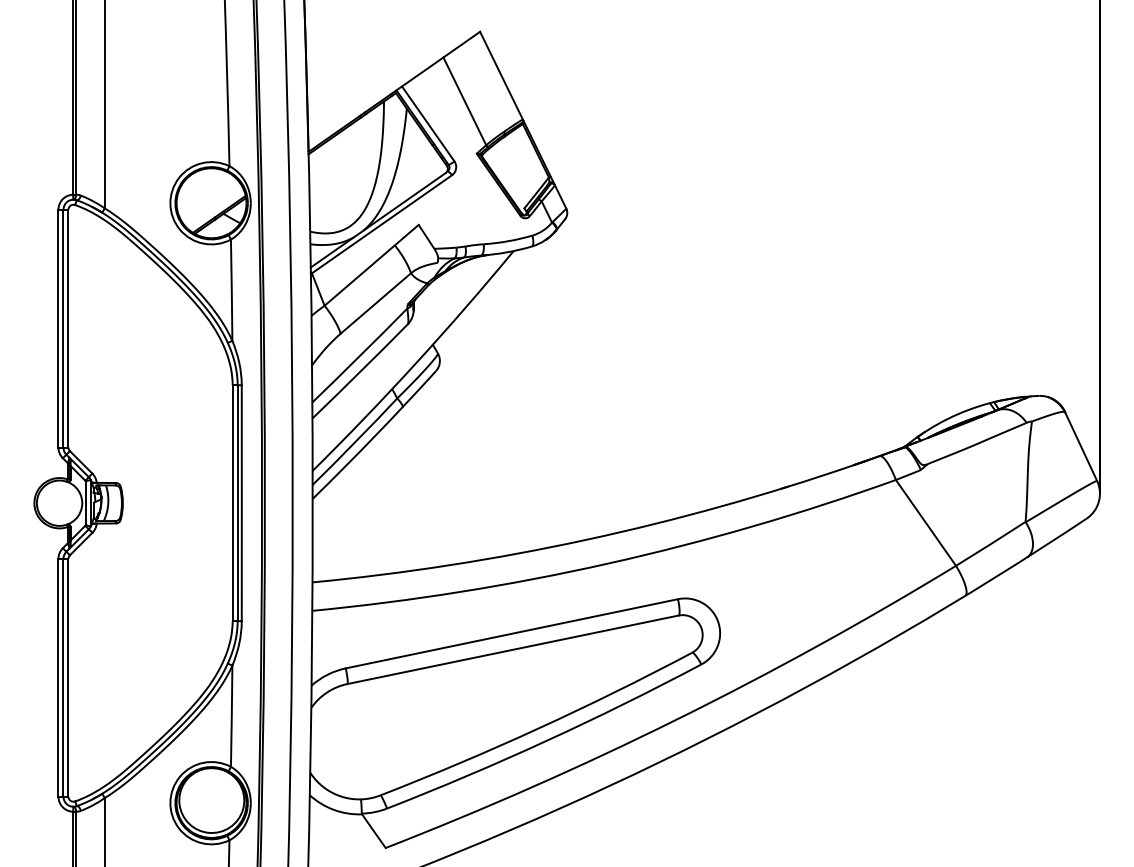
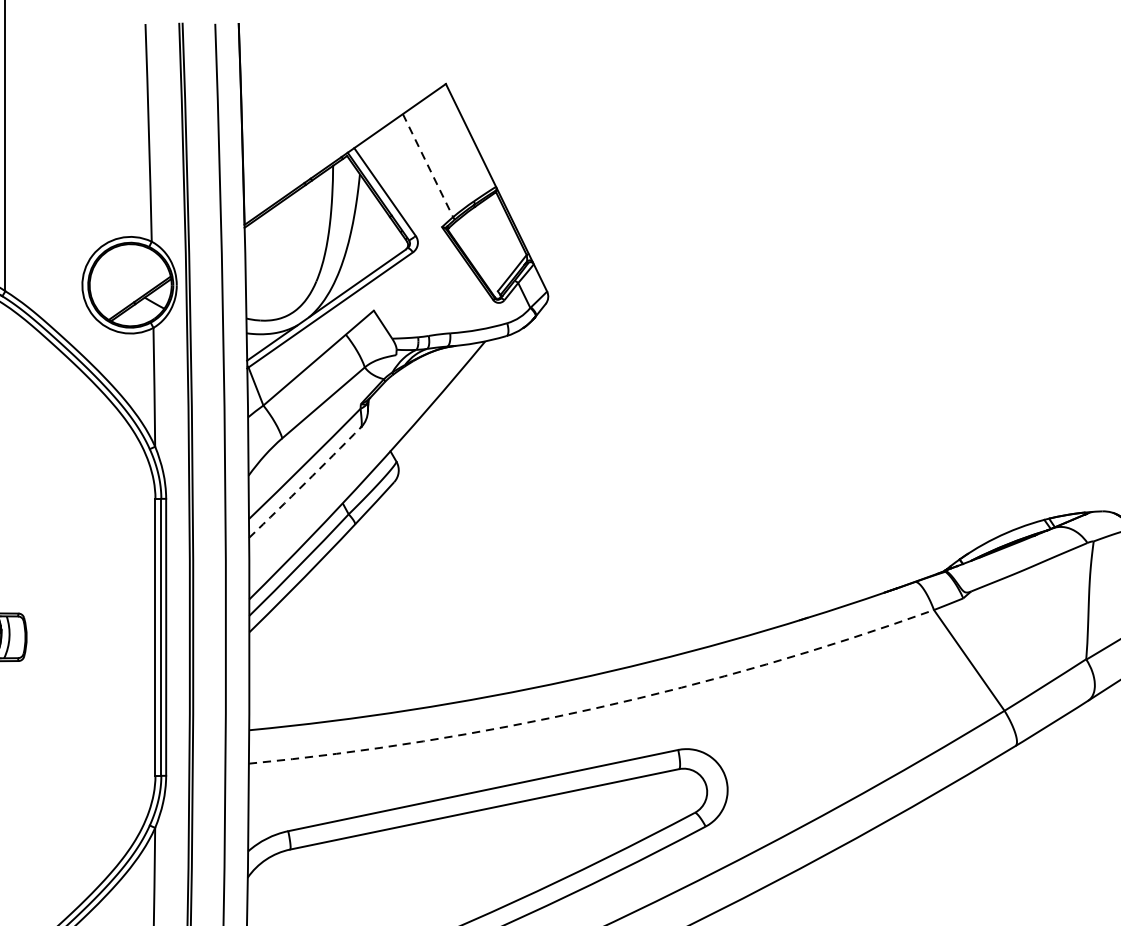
line: (464, 101) -> (427, 165), solid -> dashed
arc: (360, 371) -> (305, 482), solid -> dashed
arc: (608, 563) -> (596, 708), solid -> dashed

